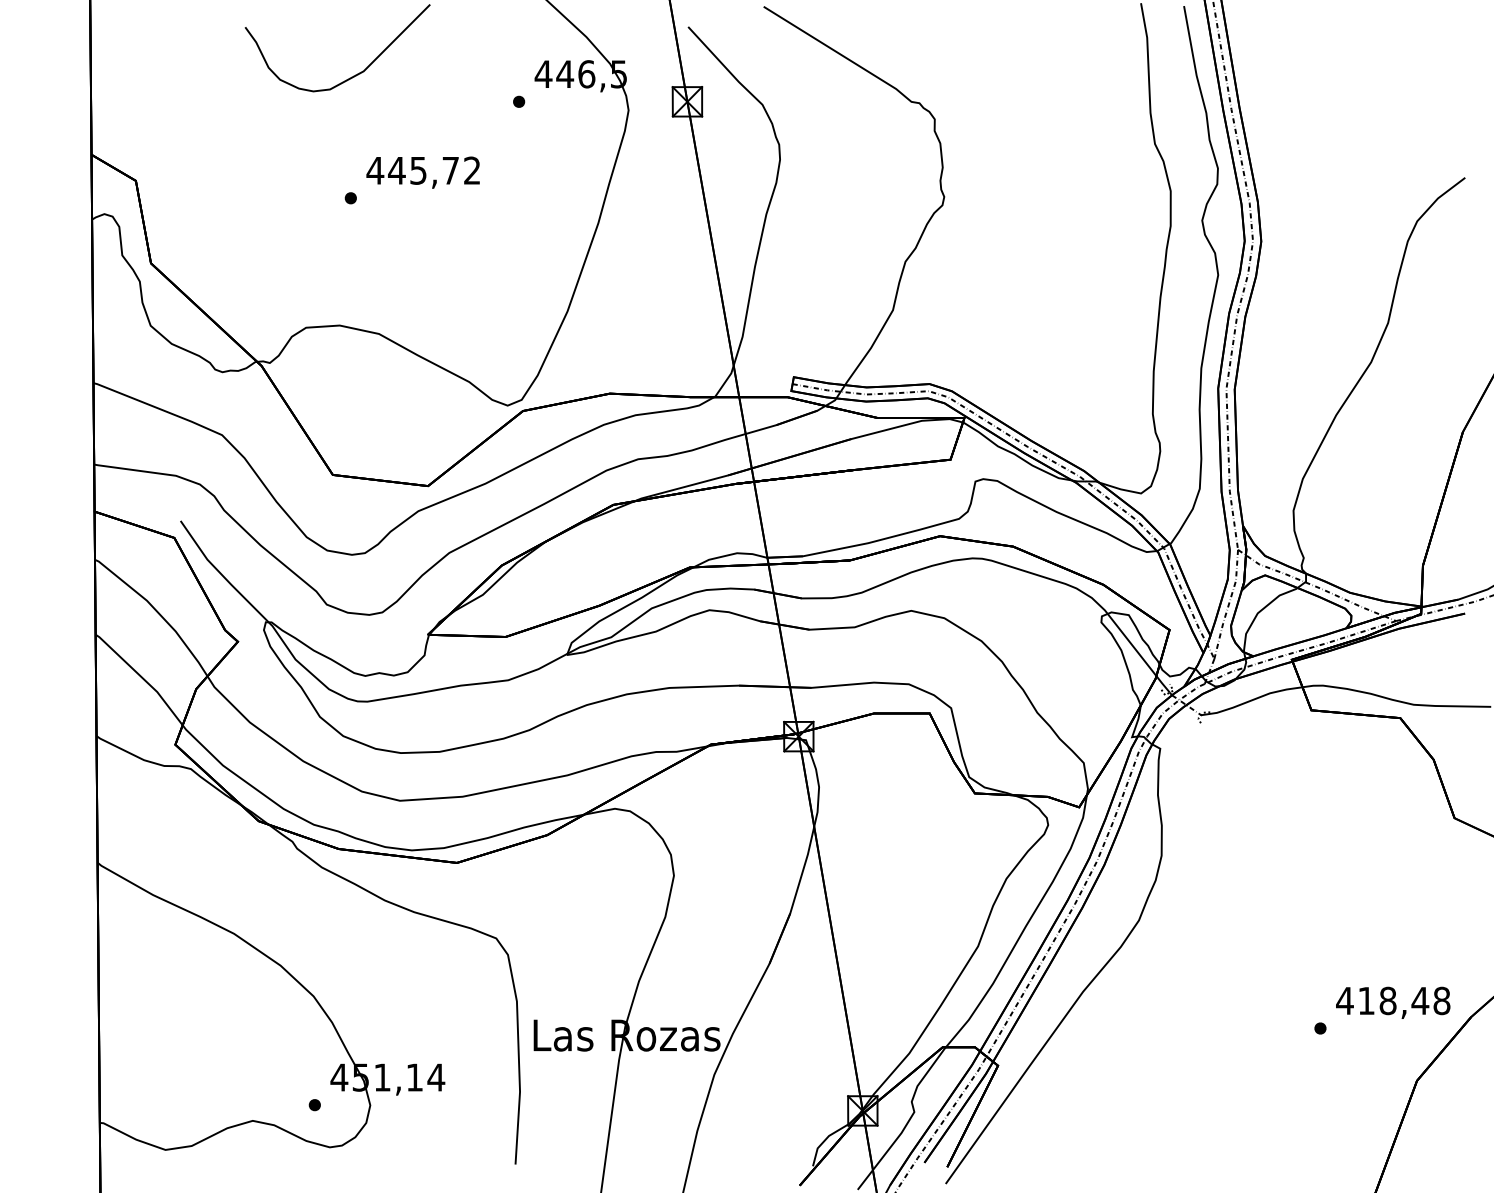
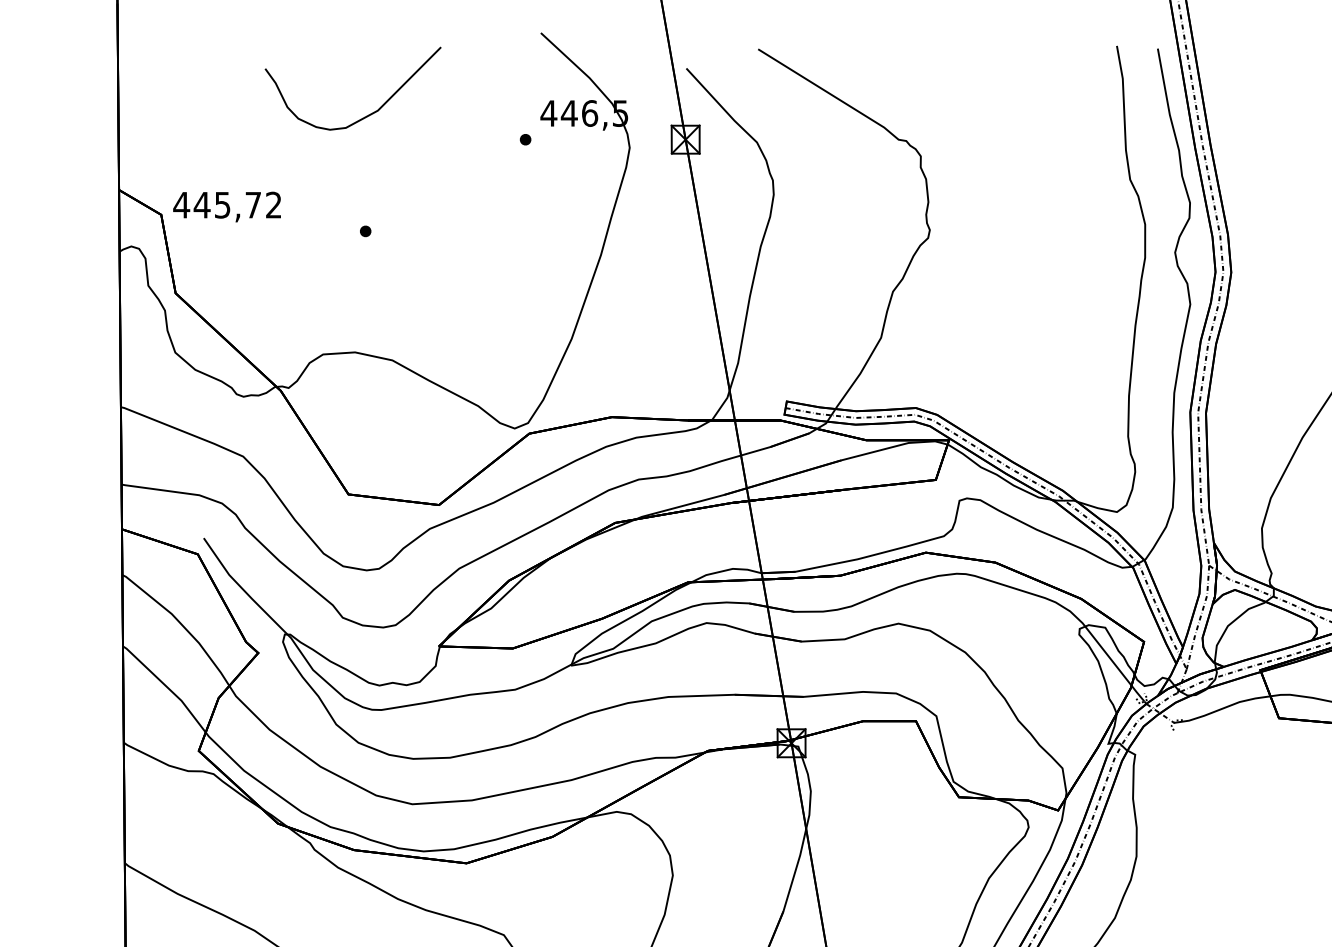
text: (422, 172) -> (226, 206), moved

